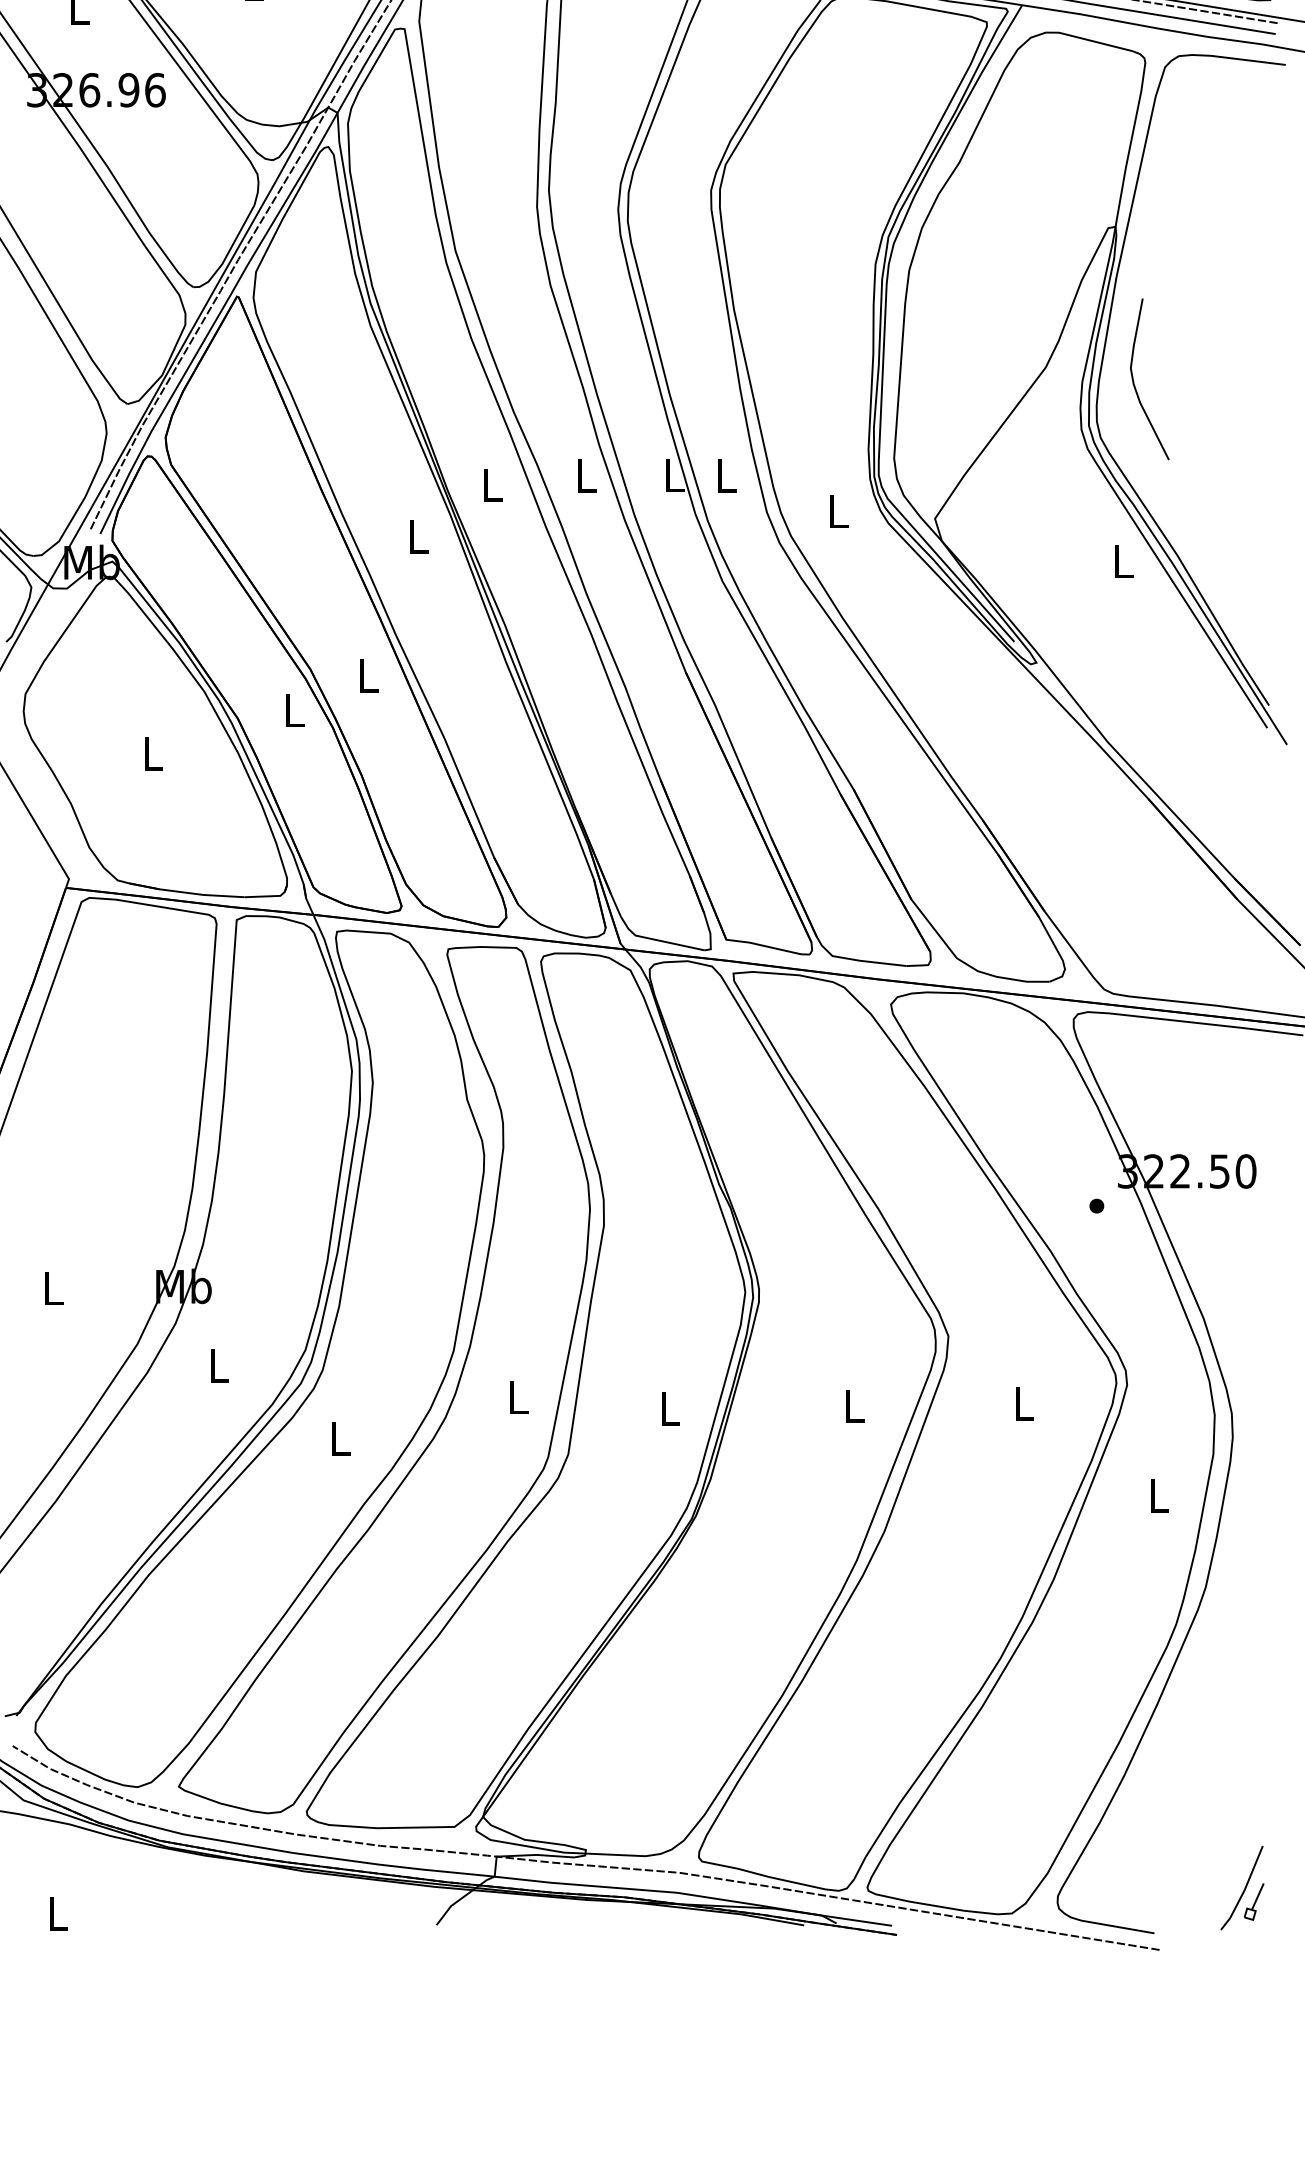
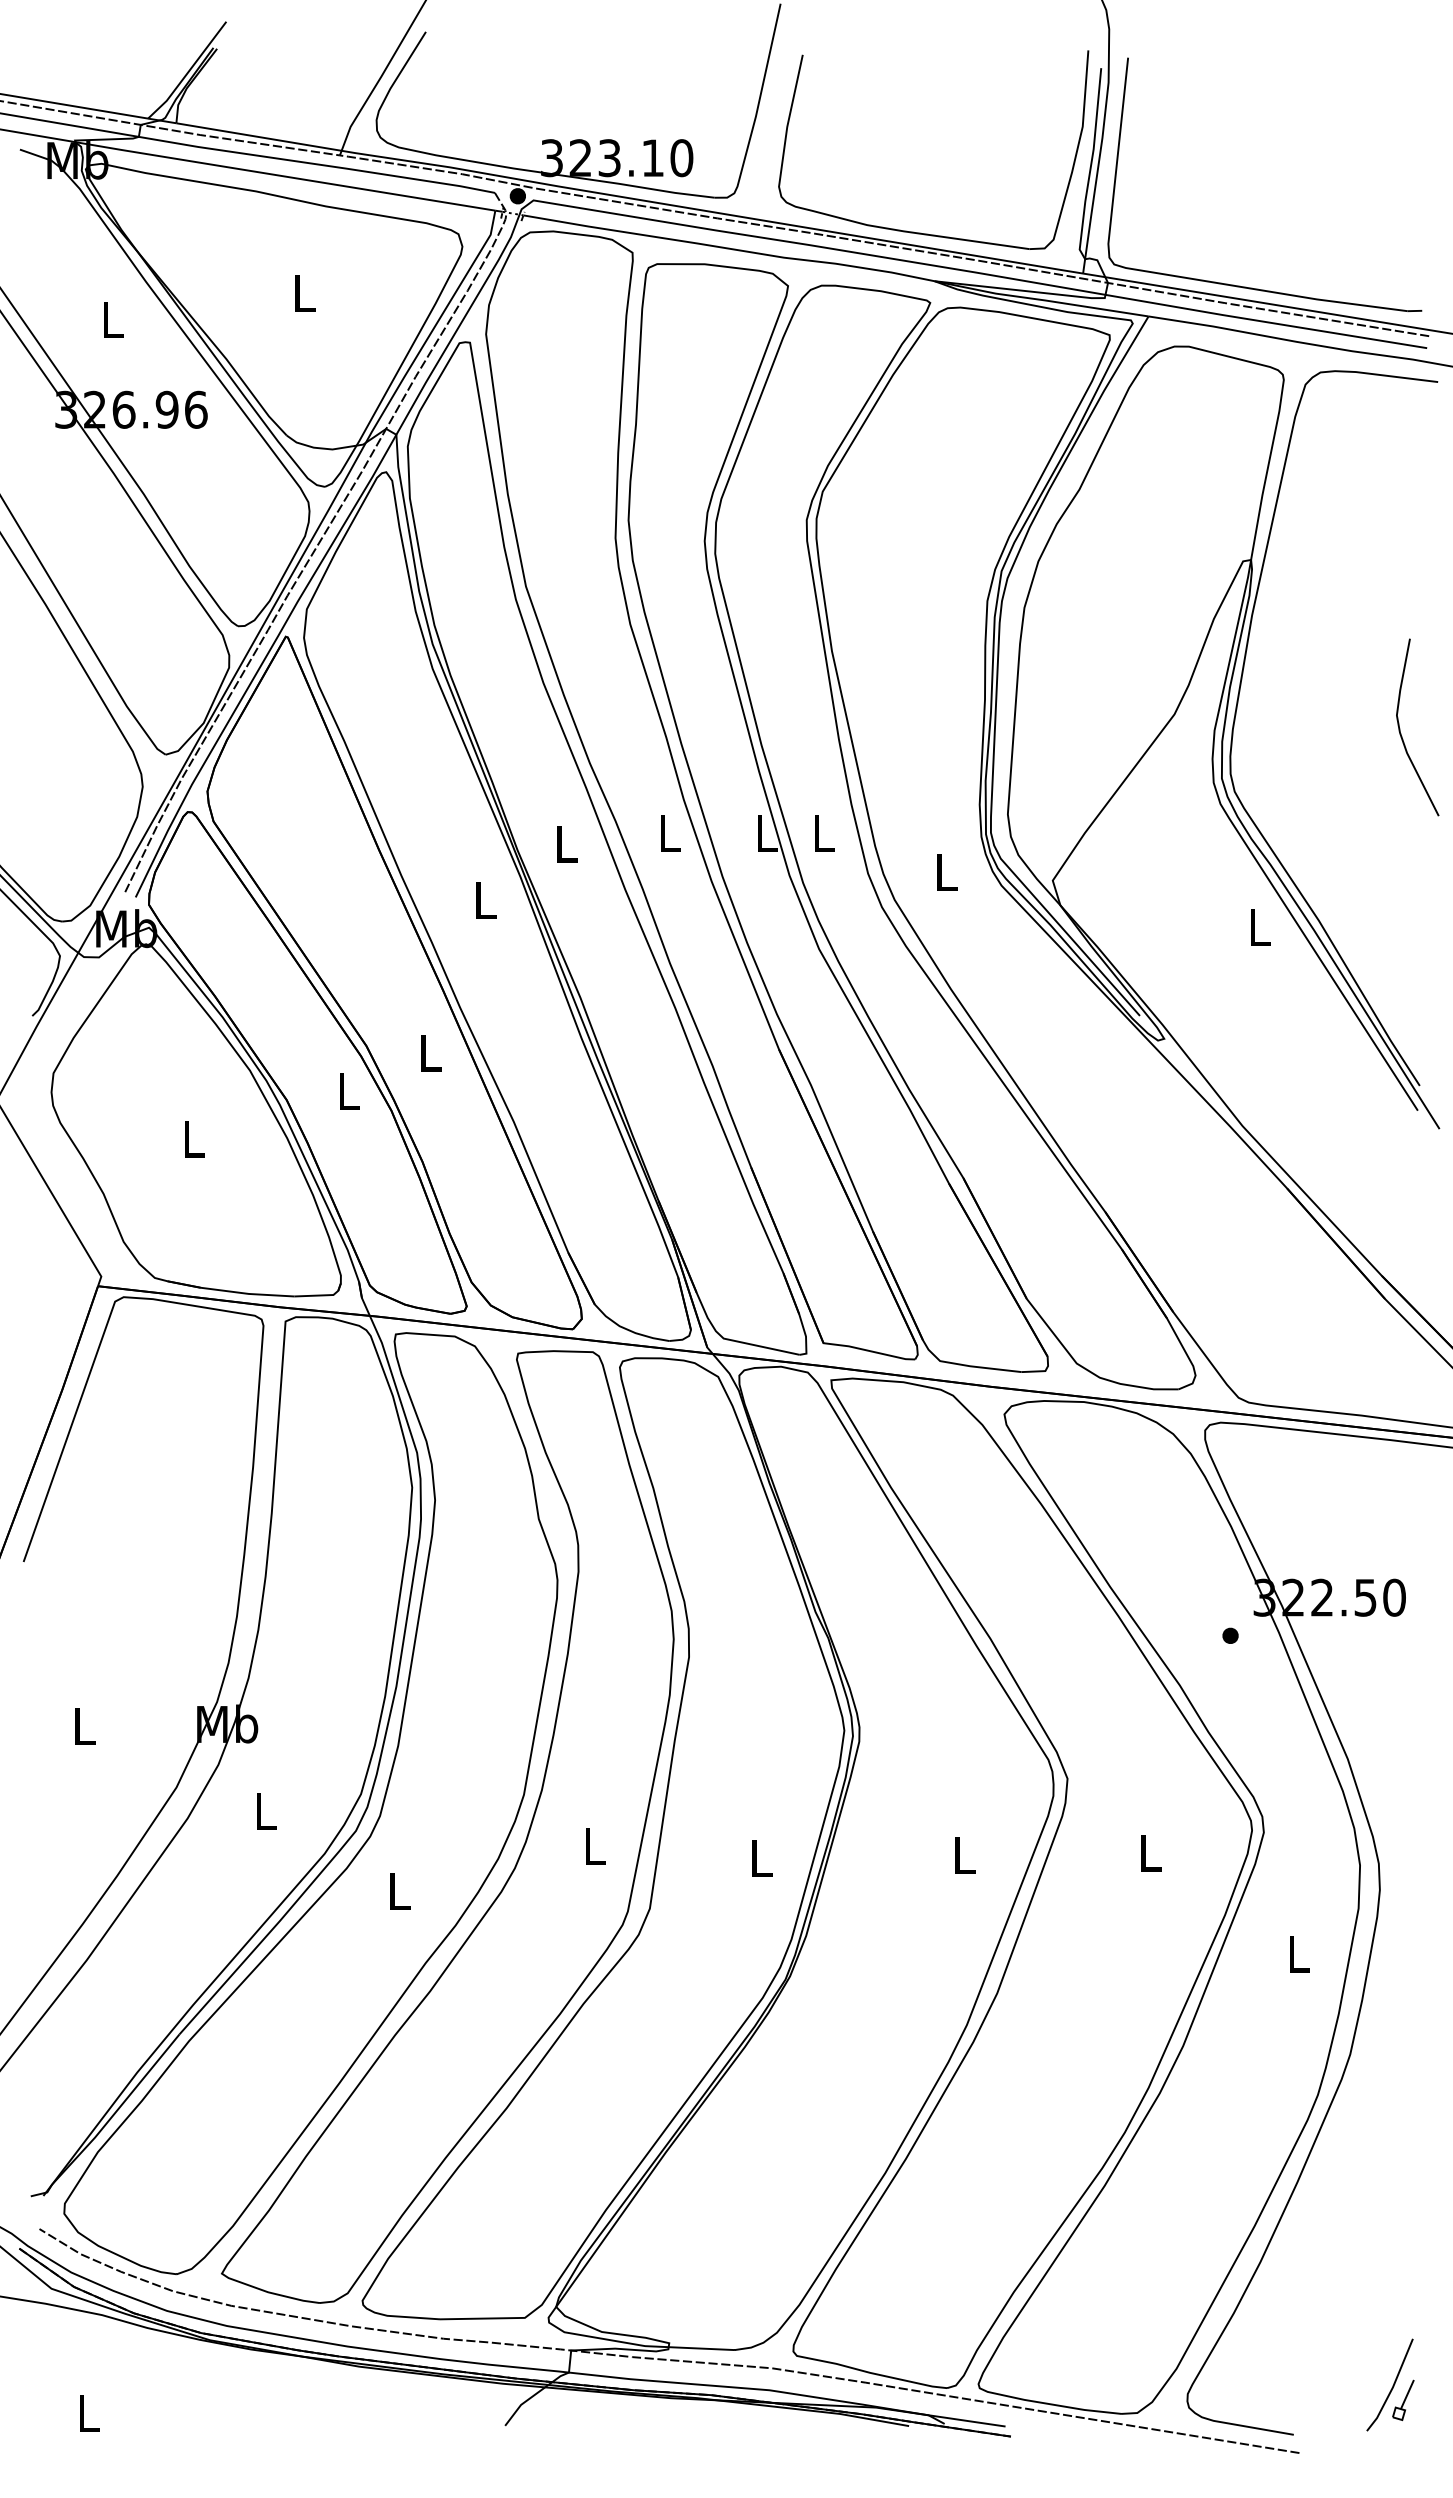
curve: (1134, 380) -> (1400, 728), moved

